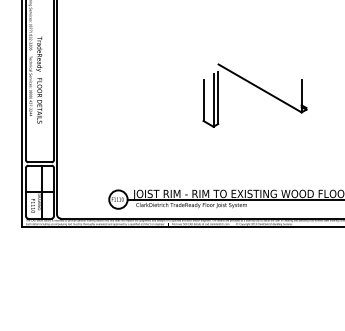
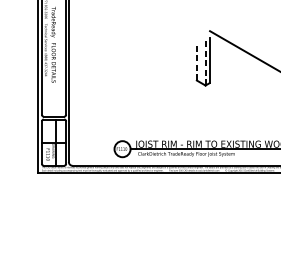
line: (203, 100) -> (196, 62), solid -> dashed
line: (213, 100) -> (205, 62), solid -> dashed

